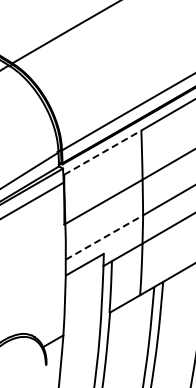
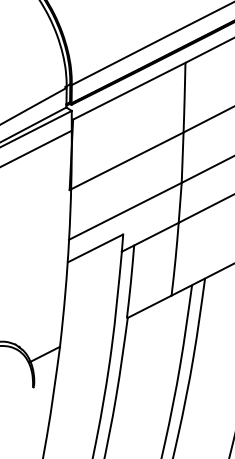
line: (103, 152) -> (130, 91), dashed -> solid
line: (104, 237) -> (125, 211), dashed -> solid

